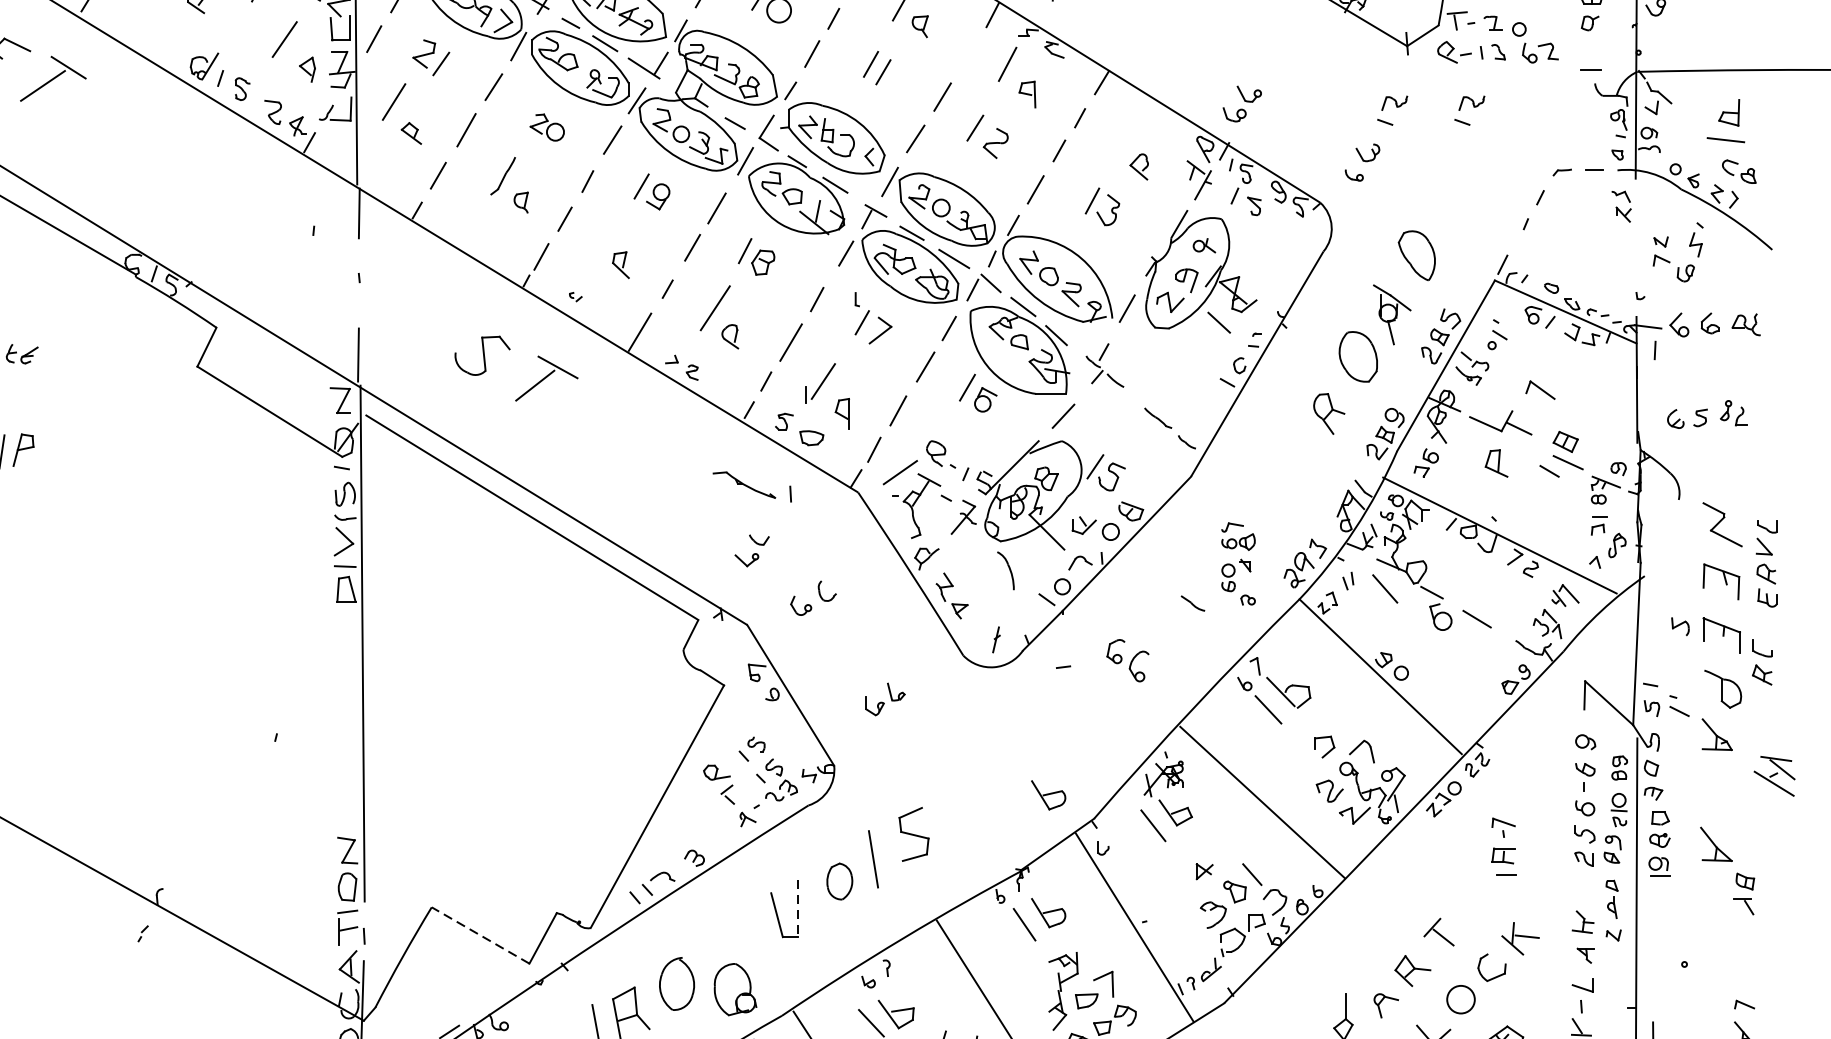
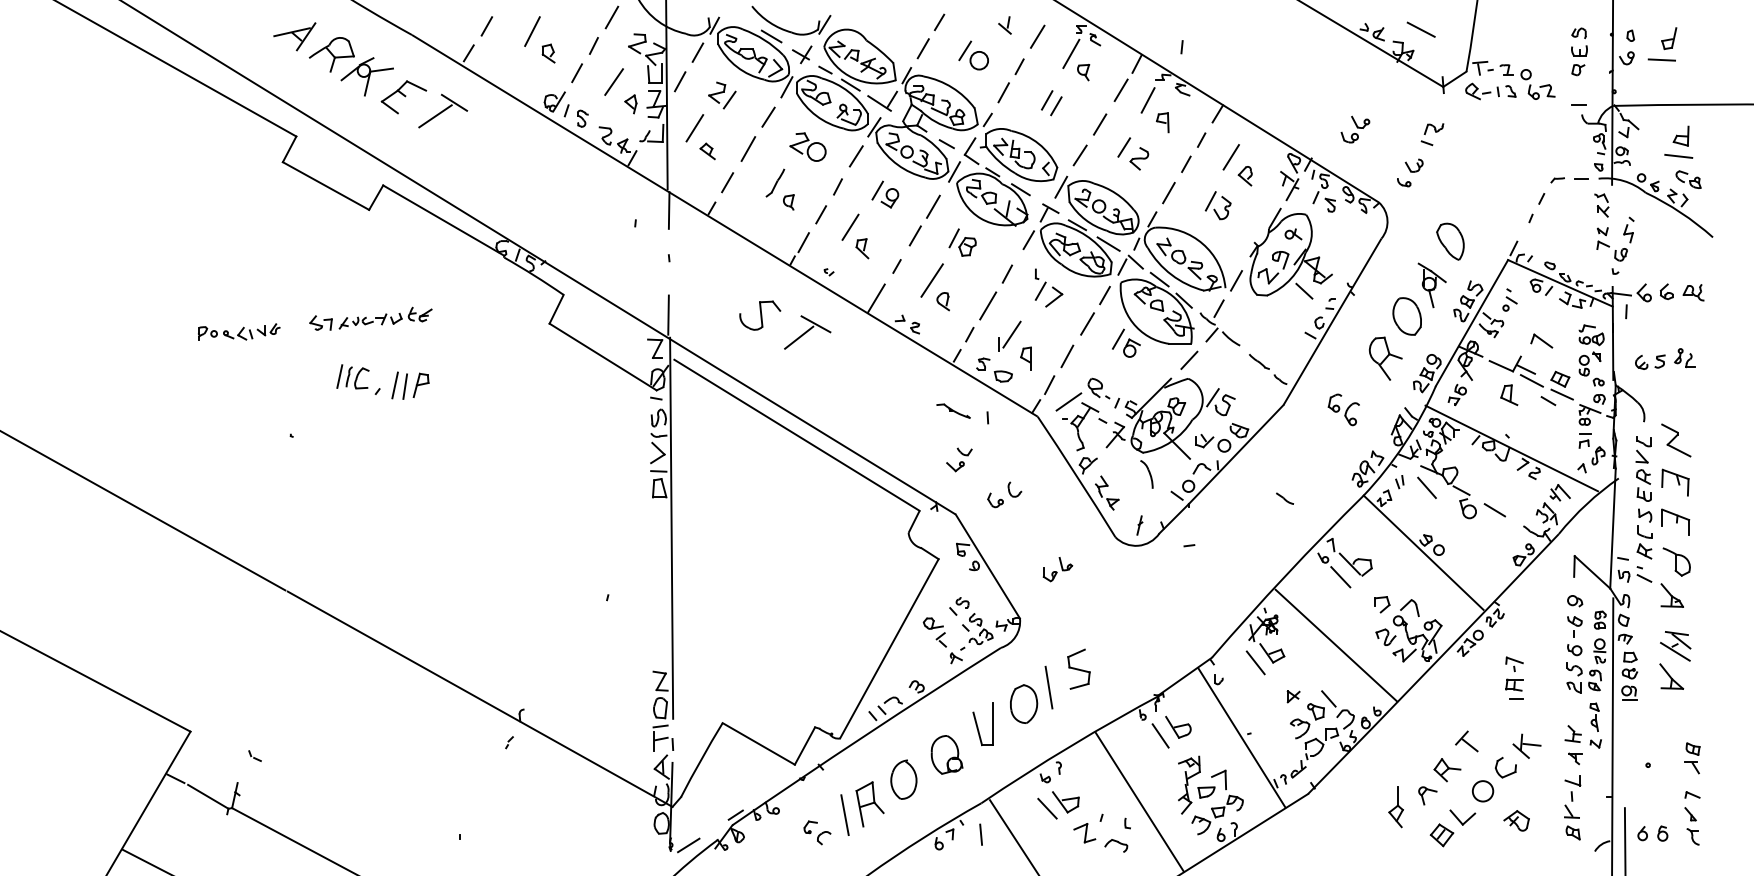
line: (1702, 9) -> (1661, 59), added
line: (233, 27) -> (576, 73), added
line: (970, 50) -> (1120, 90), added
part: (1242, 103) -> (1355, 129), moved
part: (1469, 110) -> (1489, 134), removed
part: (546, 126) -> (807, 146), size x1.43
line: (1119, 141) -> (1230, 157), added
line: (604, 235) -> (850, 226), added
part: (1689, 247) -> (1623, 235), moved
part: (1104, 365) -> (1219, 322), size x1.43
part: (1328, 413) -> (1385, 358), size x1.43
line: (1526, 443) -> (1531, 380), added
part: (744, 484) -> (953, 410), size x0.71
part: (1766, 562) -> (1643, 468), moved
part: (1238, 564) -> (1591, 355), moved
part: (1127, 660) -> (1343, 409), moved
part: (1762, 662) -> (1644, 542), moved
part: (1774, 776) -> (1675, 646), moved
part: (1048, 794) -> (1178, 639), removed
part: (840, 880) -> (1024, 703), size x1.43
part: (1744, 894) -> (1692, 758), moved
line: (798, 909) -> (993, 724), dashed -> solid
line: (480, 934) -> (758, 743), dashed -> solid
part: (734, 989) -> (946, 754), moved

